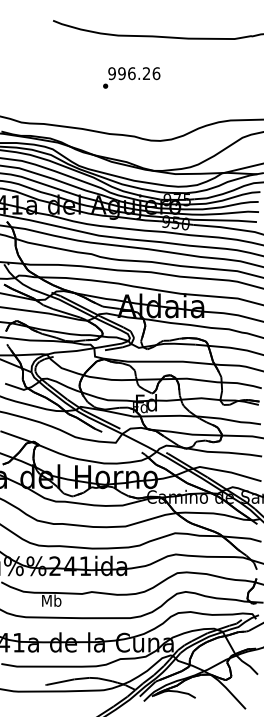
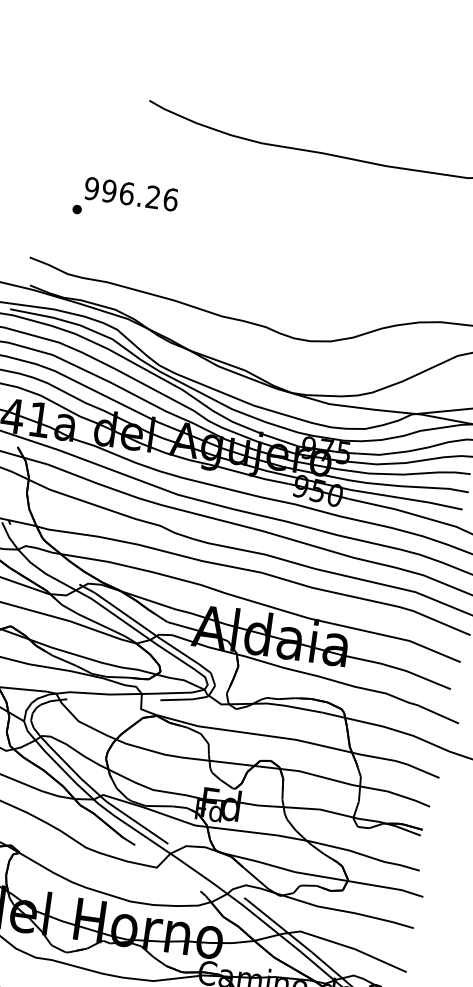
text: (131, 77) -> (125, 200), moved

